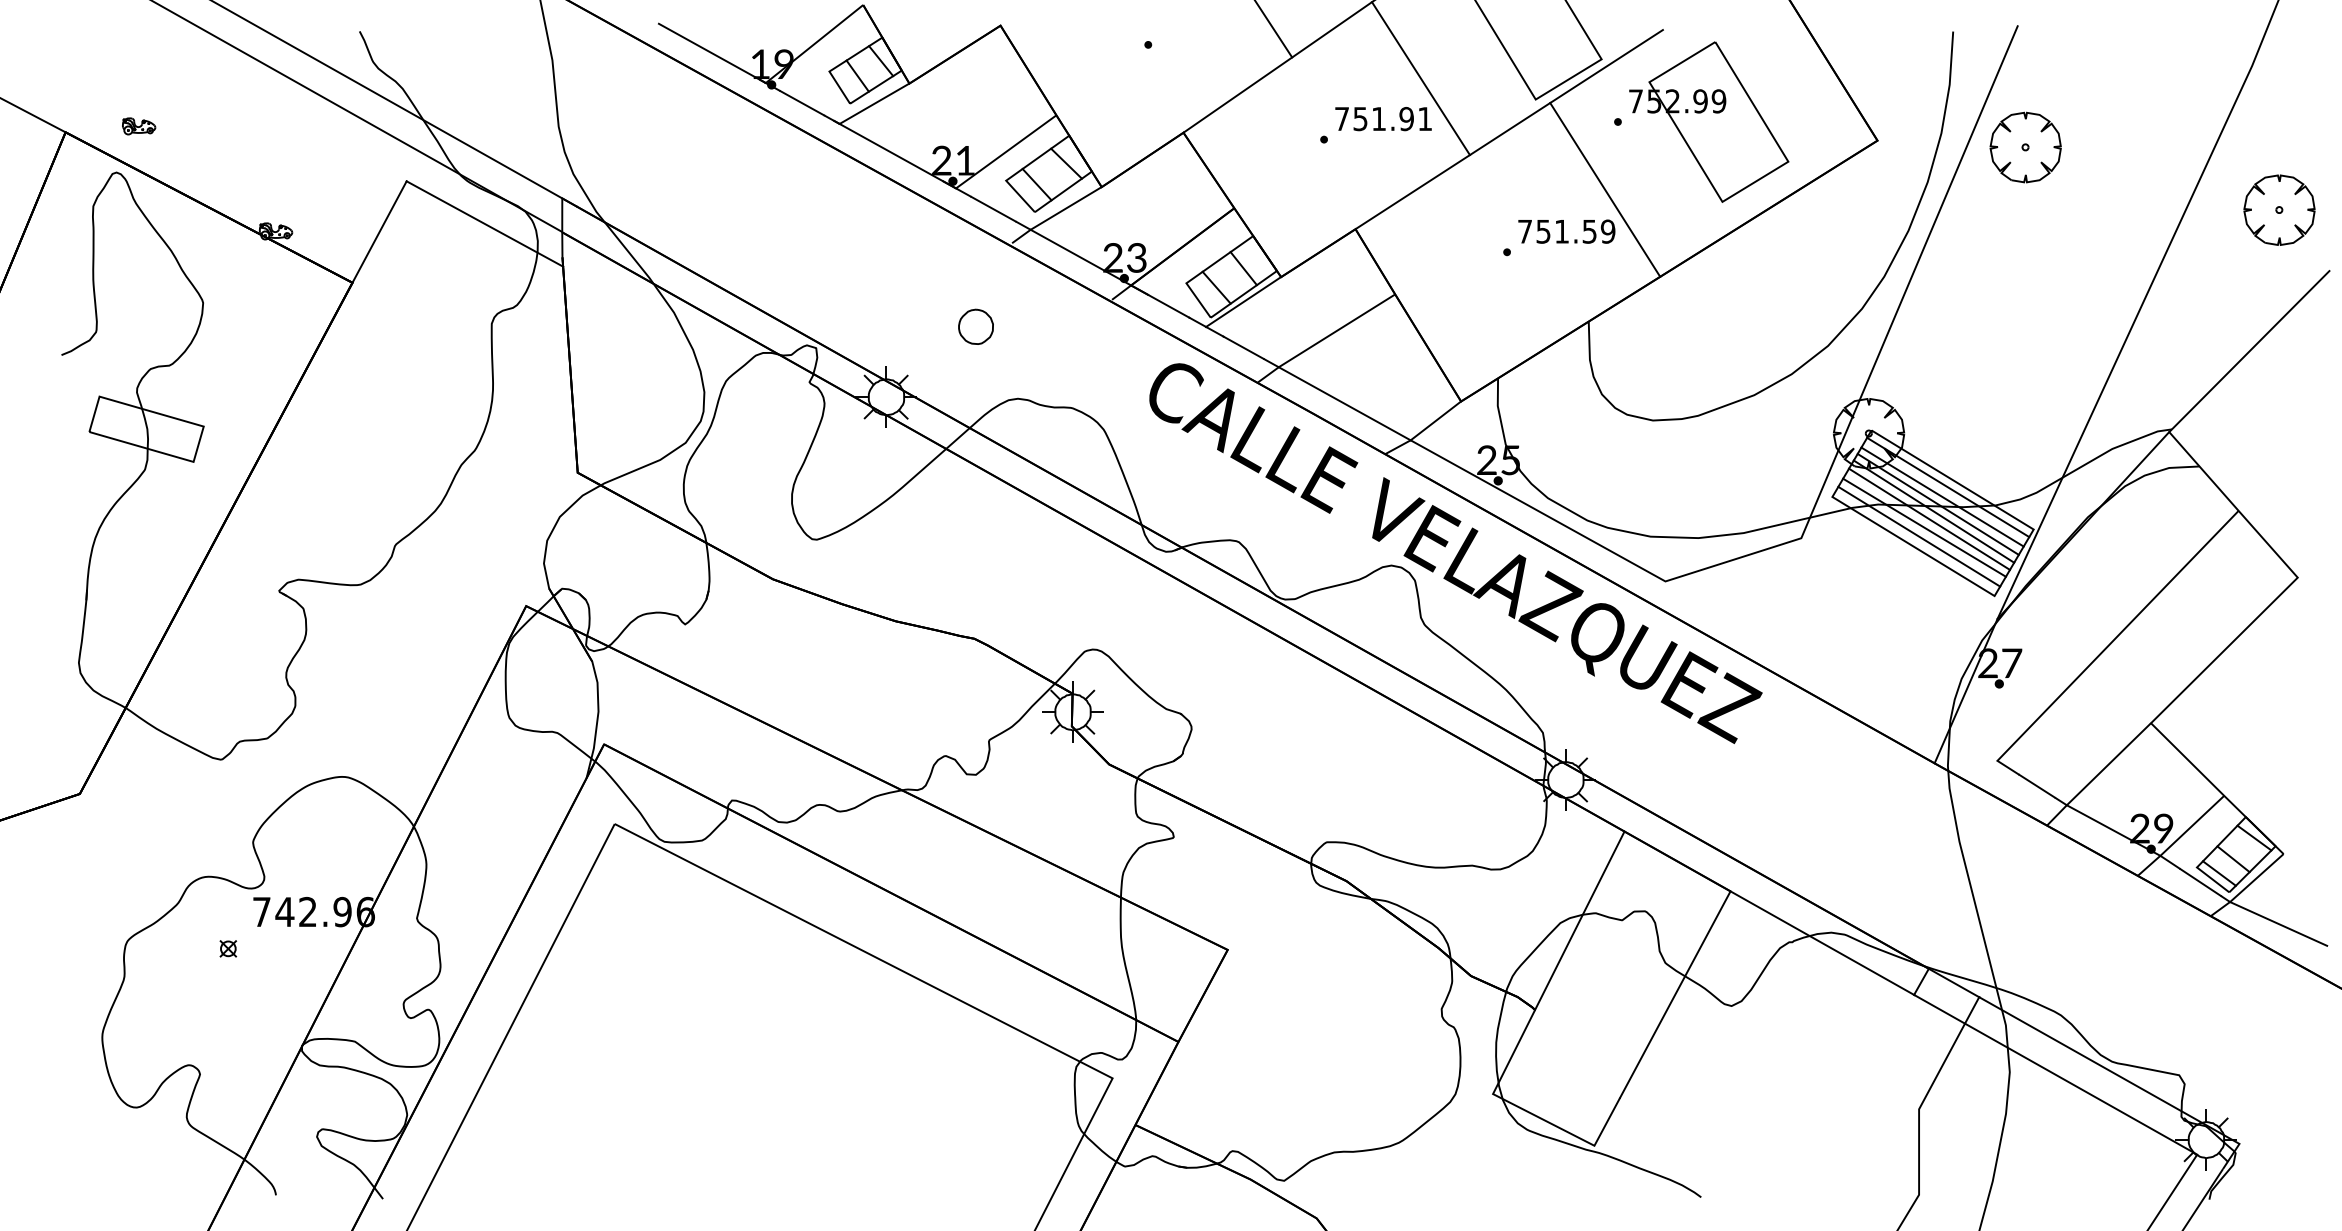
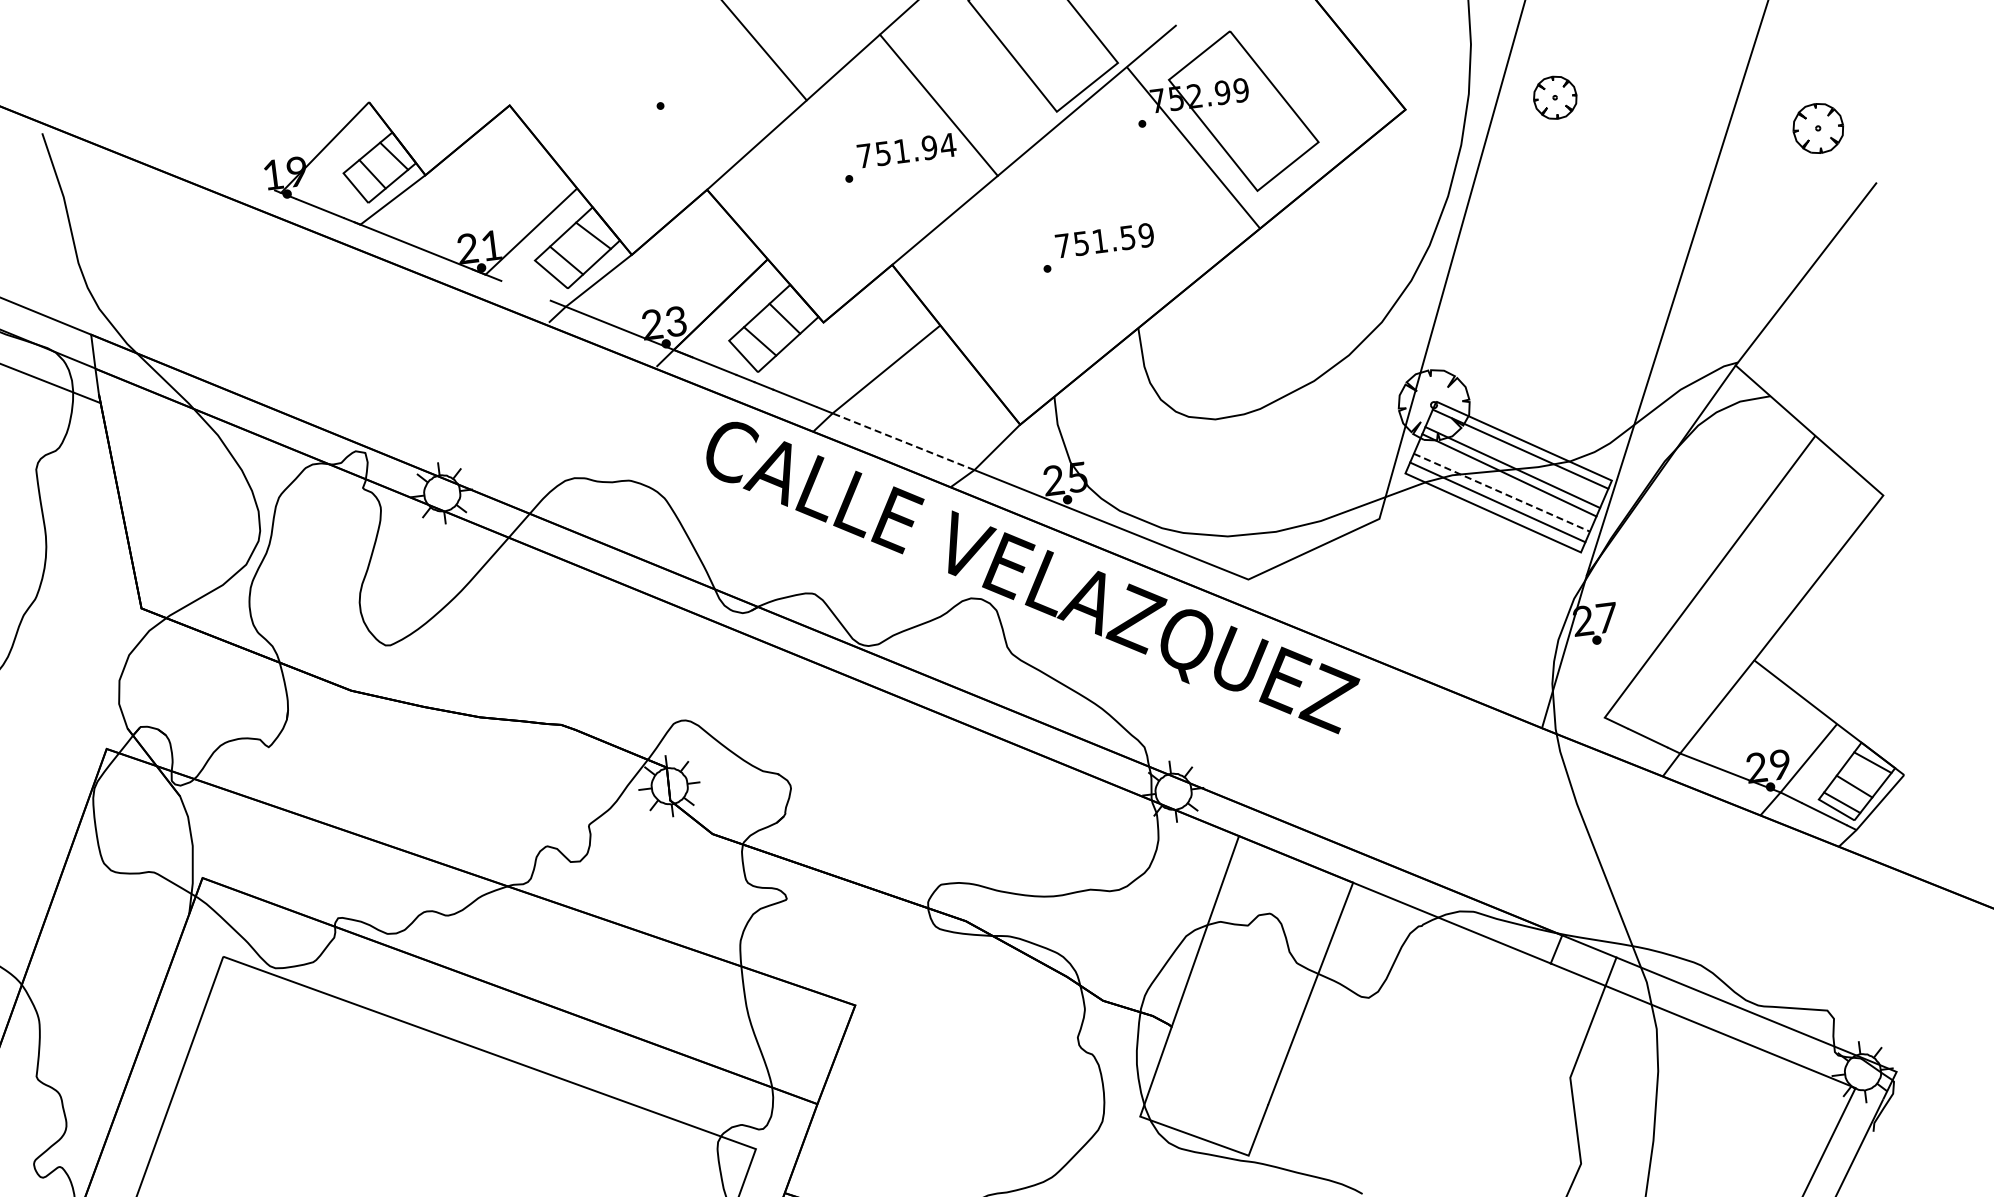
line: (711, 53) -> (222, 170), removed
text: (1424, 118) -> (947, 144), 751.91 -> 751.94
part: (2025, 147) -> (1555, 97), size x0.6
line: (1605, 189) -> (1193, 147), moved
line: (993, 208) -> (525, 290), removed
part: (2279, 209) -> (1818, 127), size x0.7
line: (1243, 301) -> (788, 351), removed
part: (975, 326) -> (522, 410), removed
line: (1344, 403) -> (903, 441), solid -> dashed
line: (1942, 496) -> (1516, 459), removed
line: (1929, 518) -> (1505, 482), removed
line: (1924, 528) -> (1501, 493), solid -> dashed
line: (2278, 923) -> (1907, 845), removed

